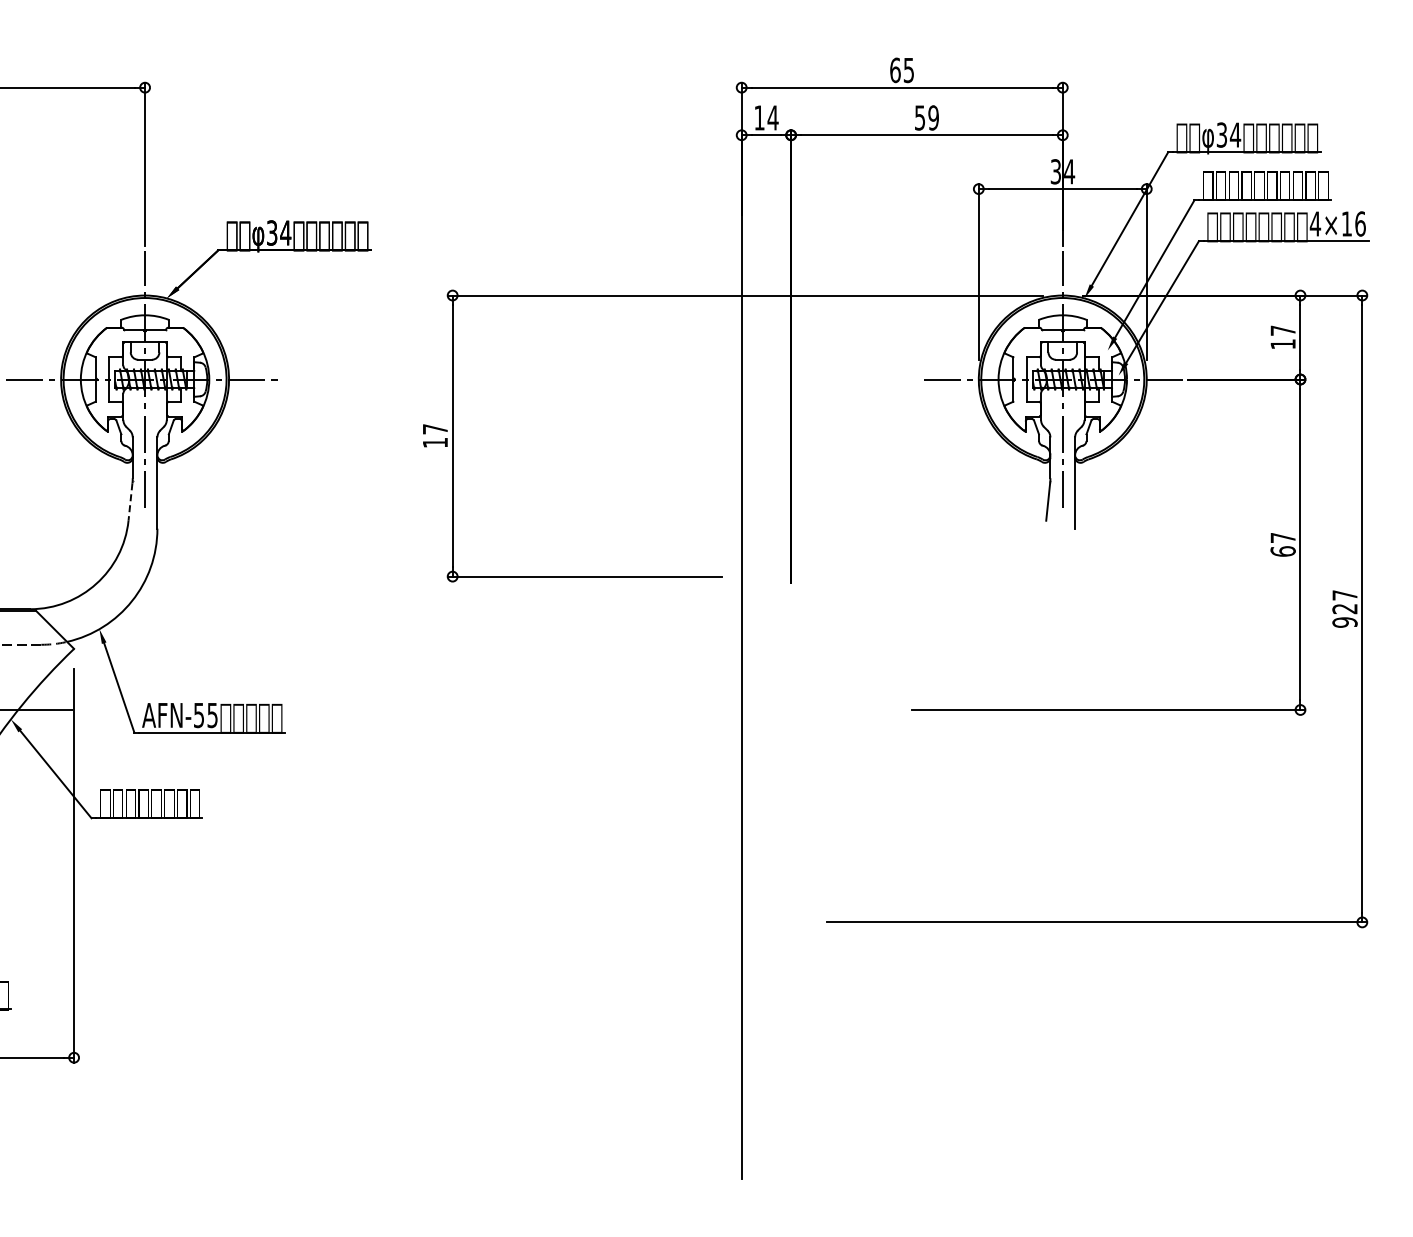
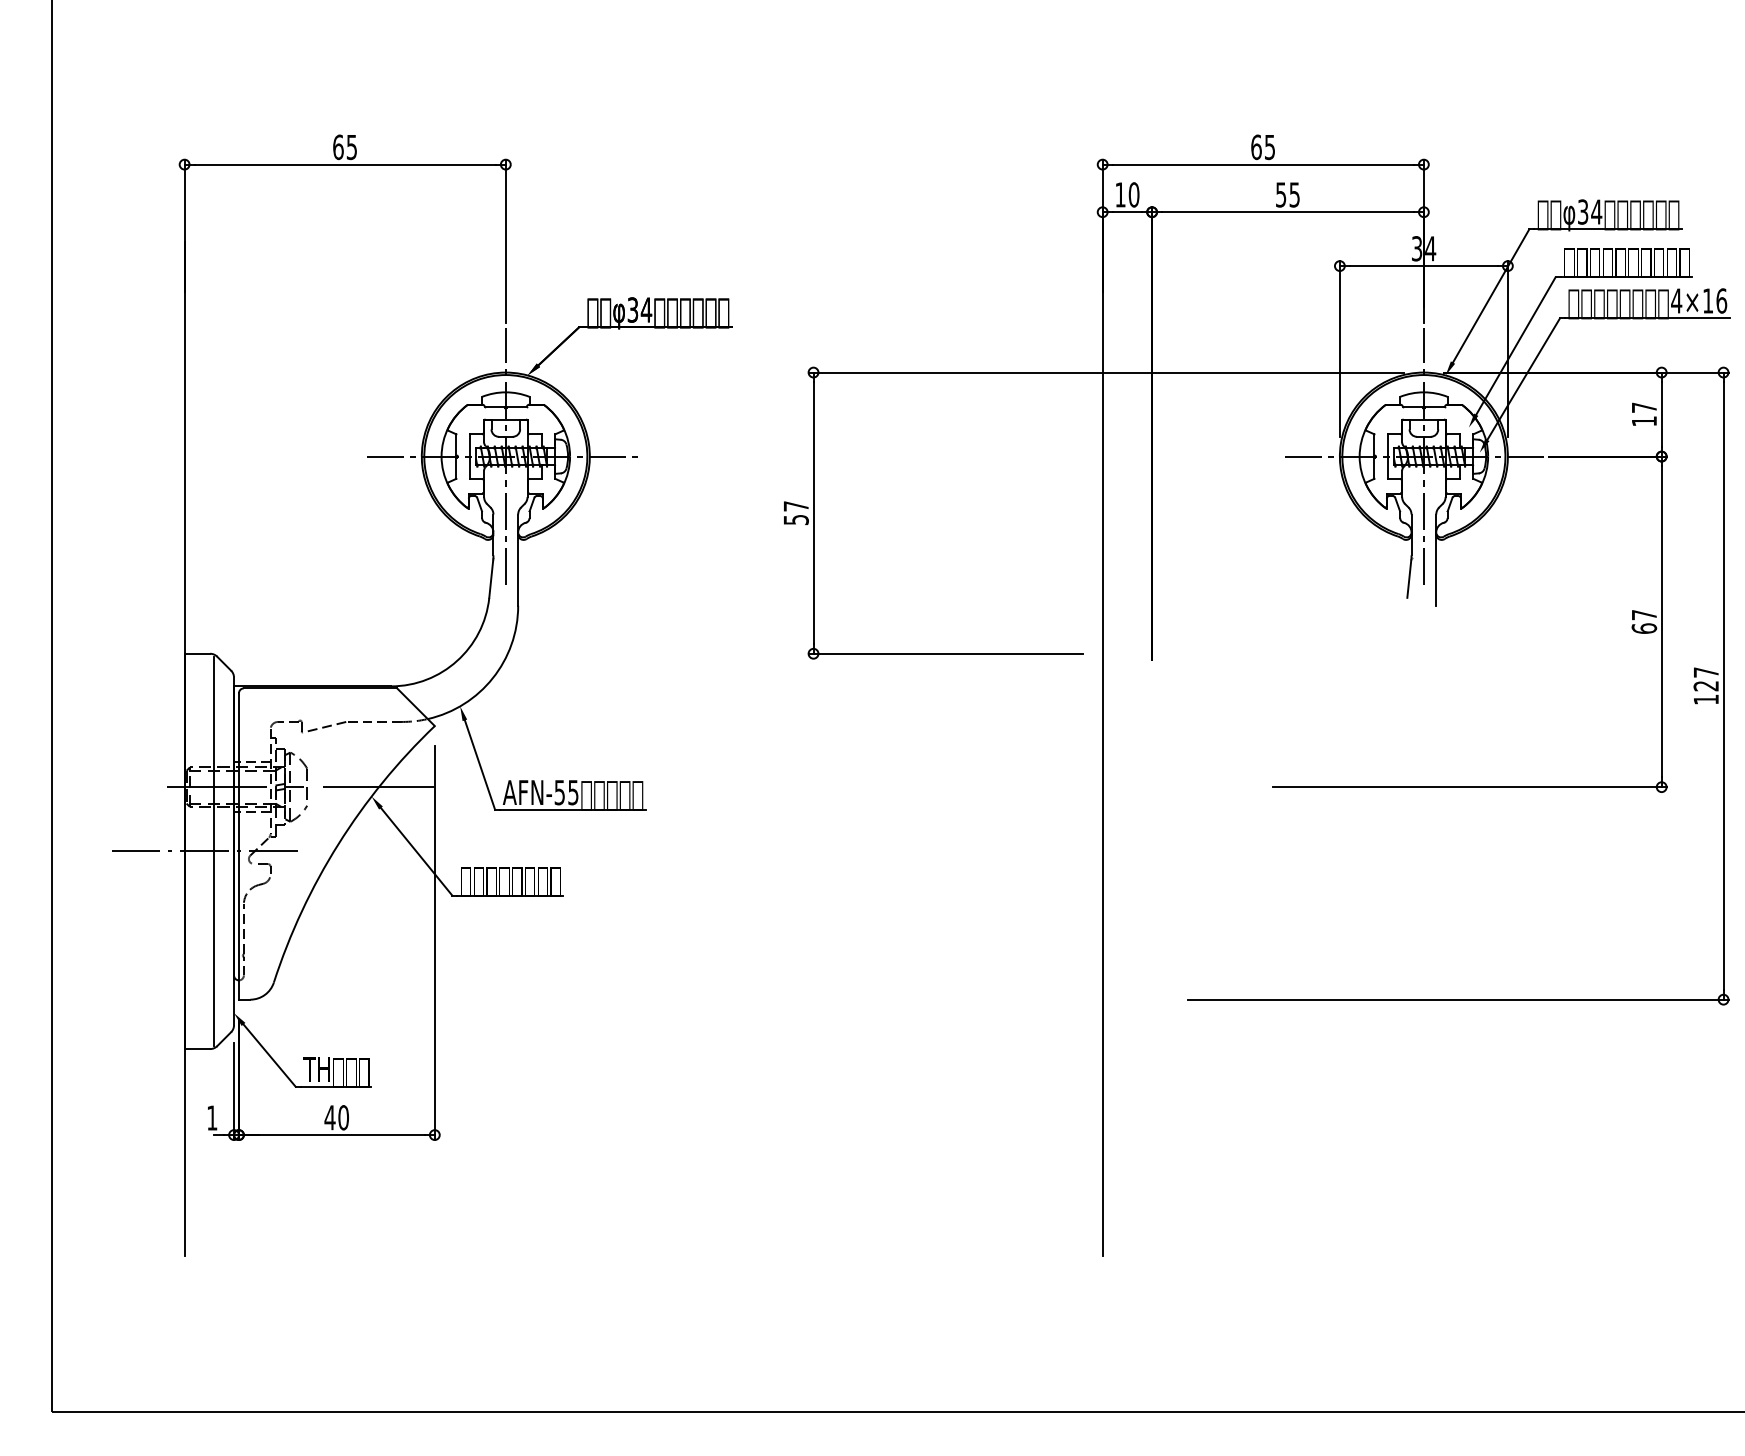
text: (772, 117) -> (1133, 194), 14 -> 10
text: (933, 117) -> (1294, 194), 59 -> 55
text: (435, 443) -> (796, 520), 17 -> 57
line: (130, 502) -> (491, 579), dashed -> solid
text: (1344, 622) -> (1705, 699), 927 -> 127

